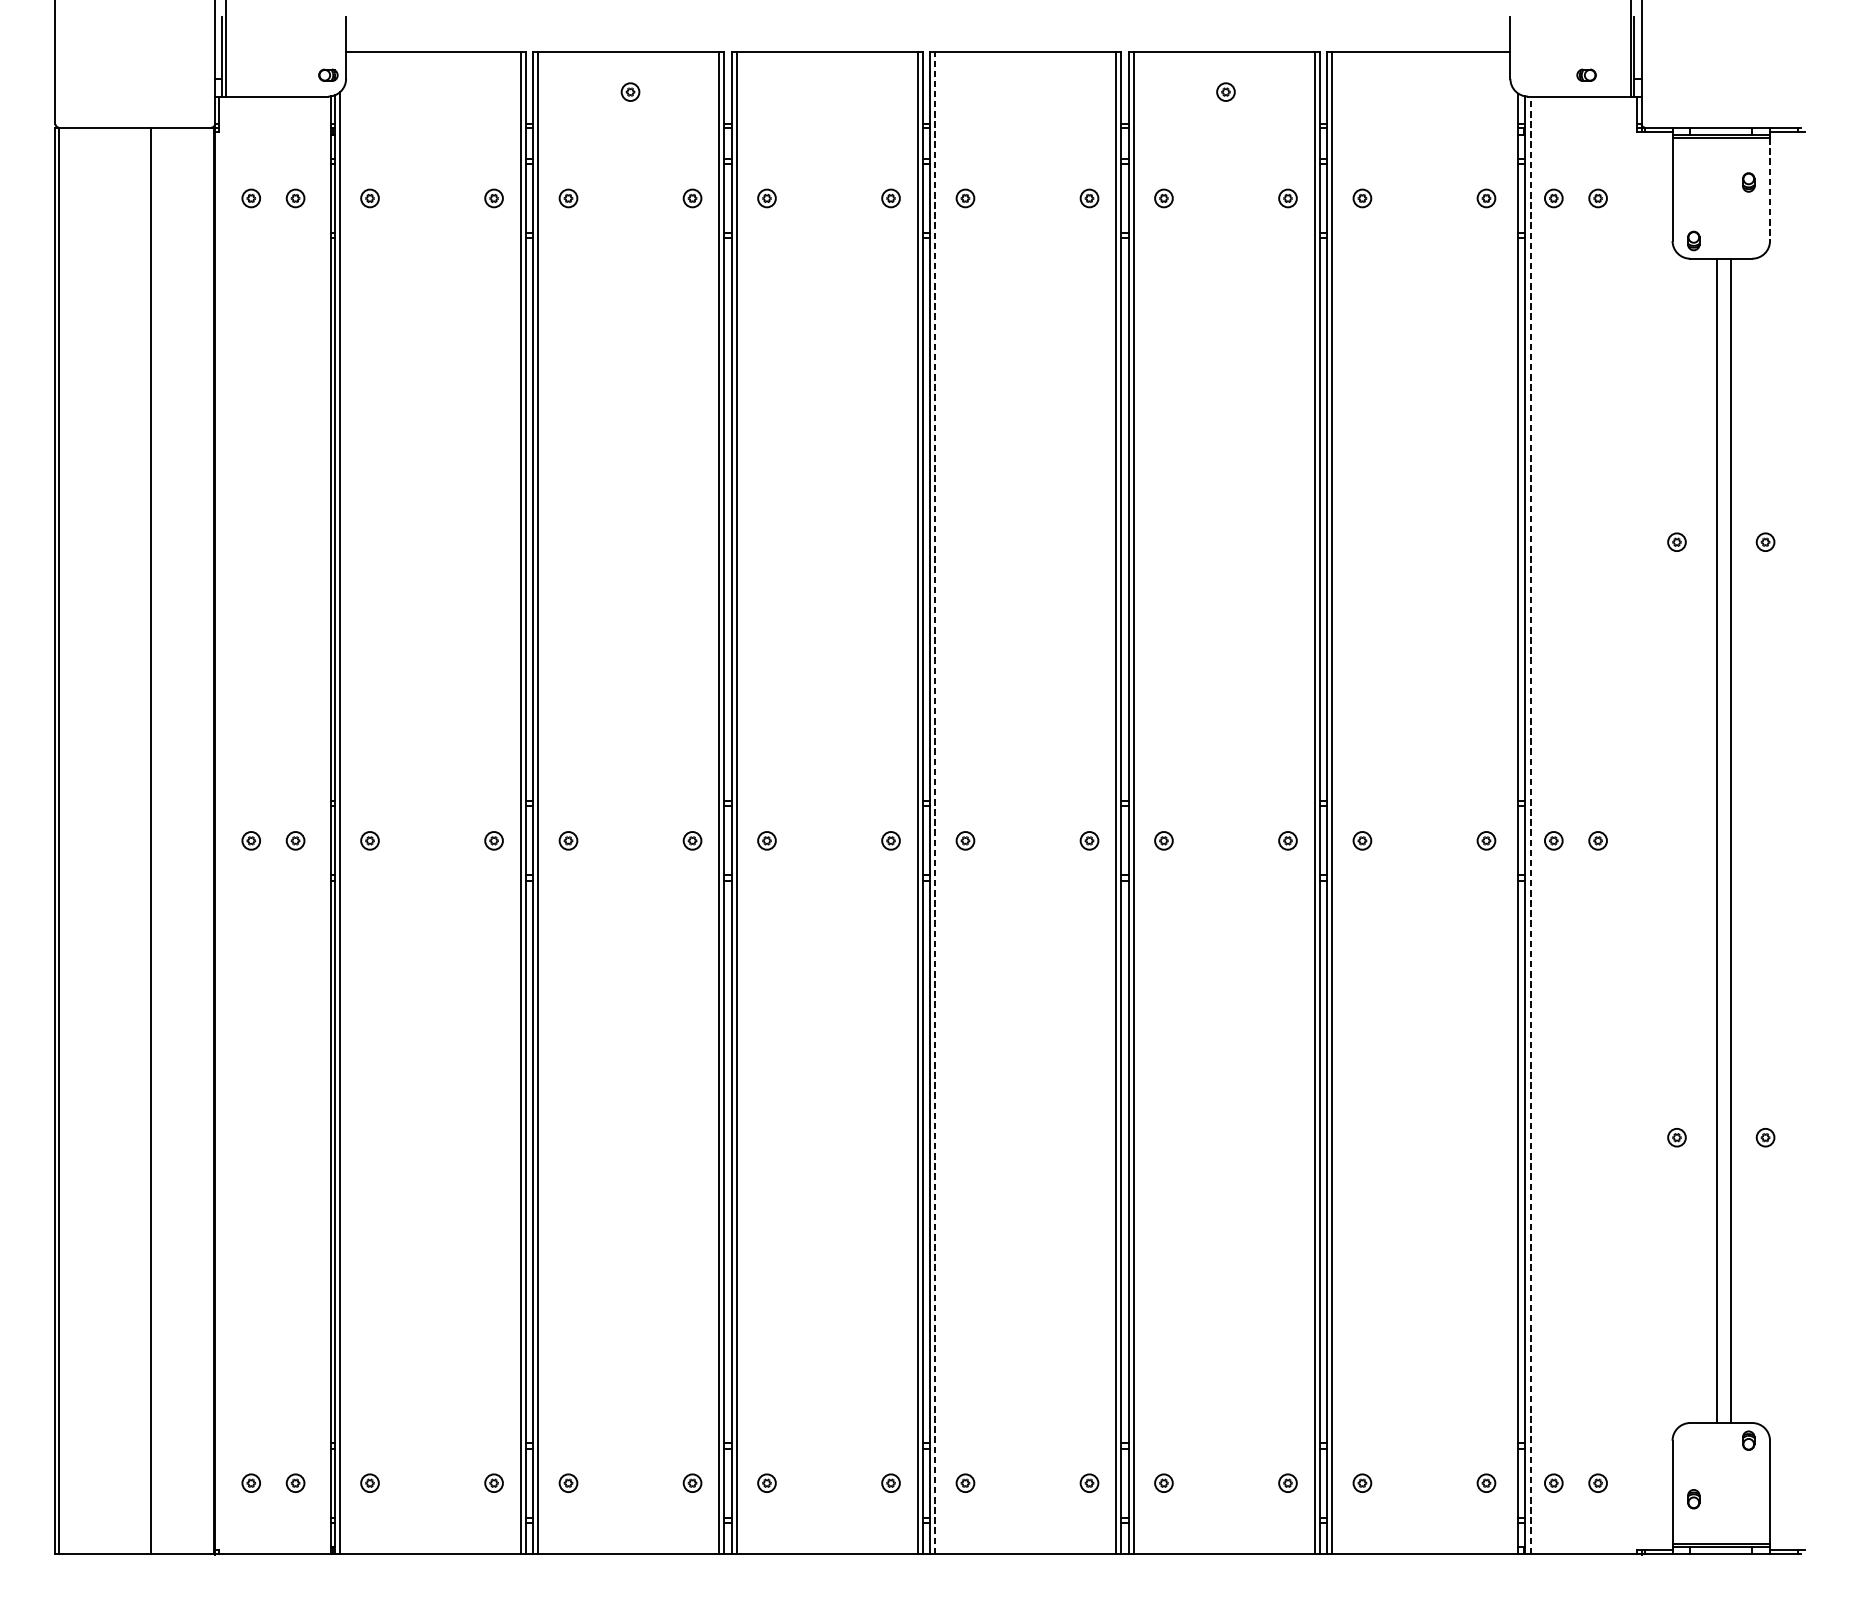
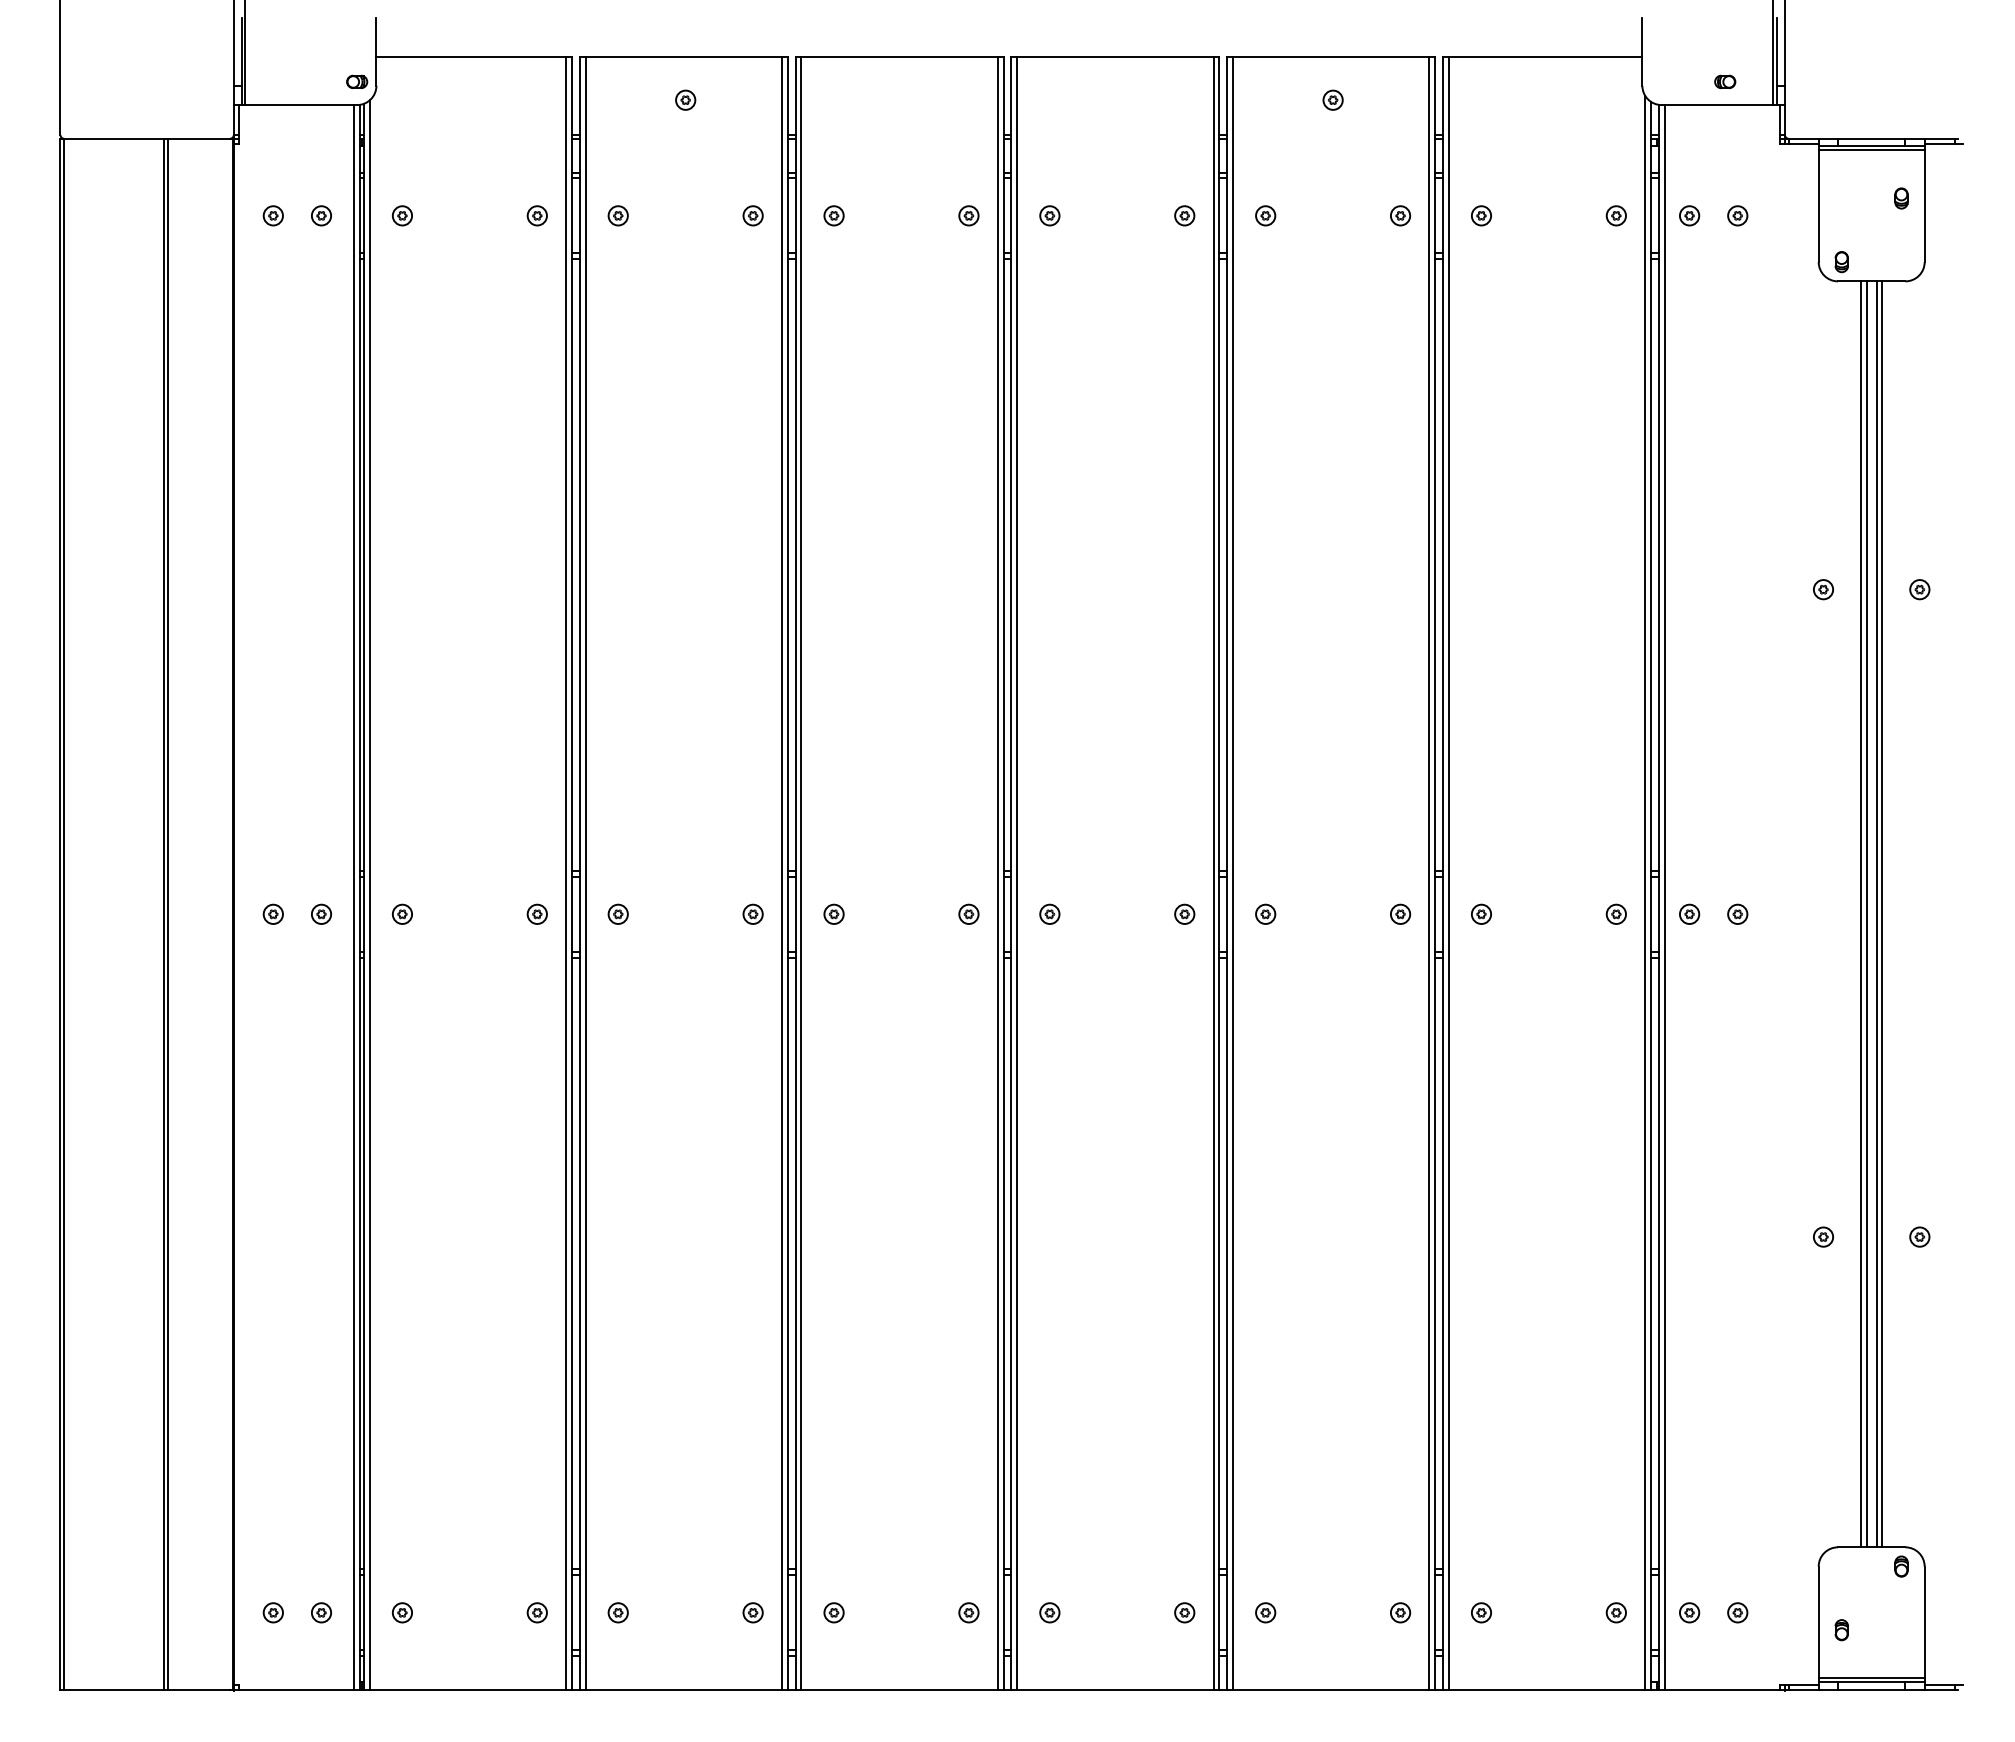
line: (1769, 189) -> (1924, 206), dashed -> solid
line: (935, 803) -> (1017, 873), dashed -> solid
line: (1513, 820) -> (1645, 892), added
line: (1530, 824) -> (1664, 896), dashed -> solid
line: (325, 825) -> (354, 897), added
line: (153, 840) -> (167, 913), added
line: (1711, 841) -> (1861, 914), added
line: (1725, 841) -> (1876, 914), added

